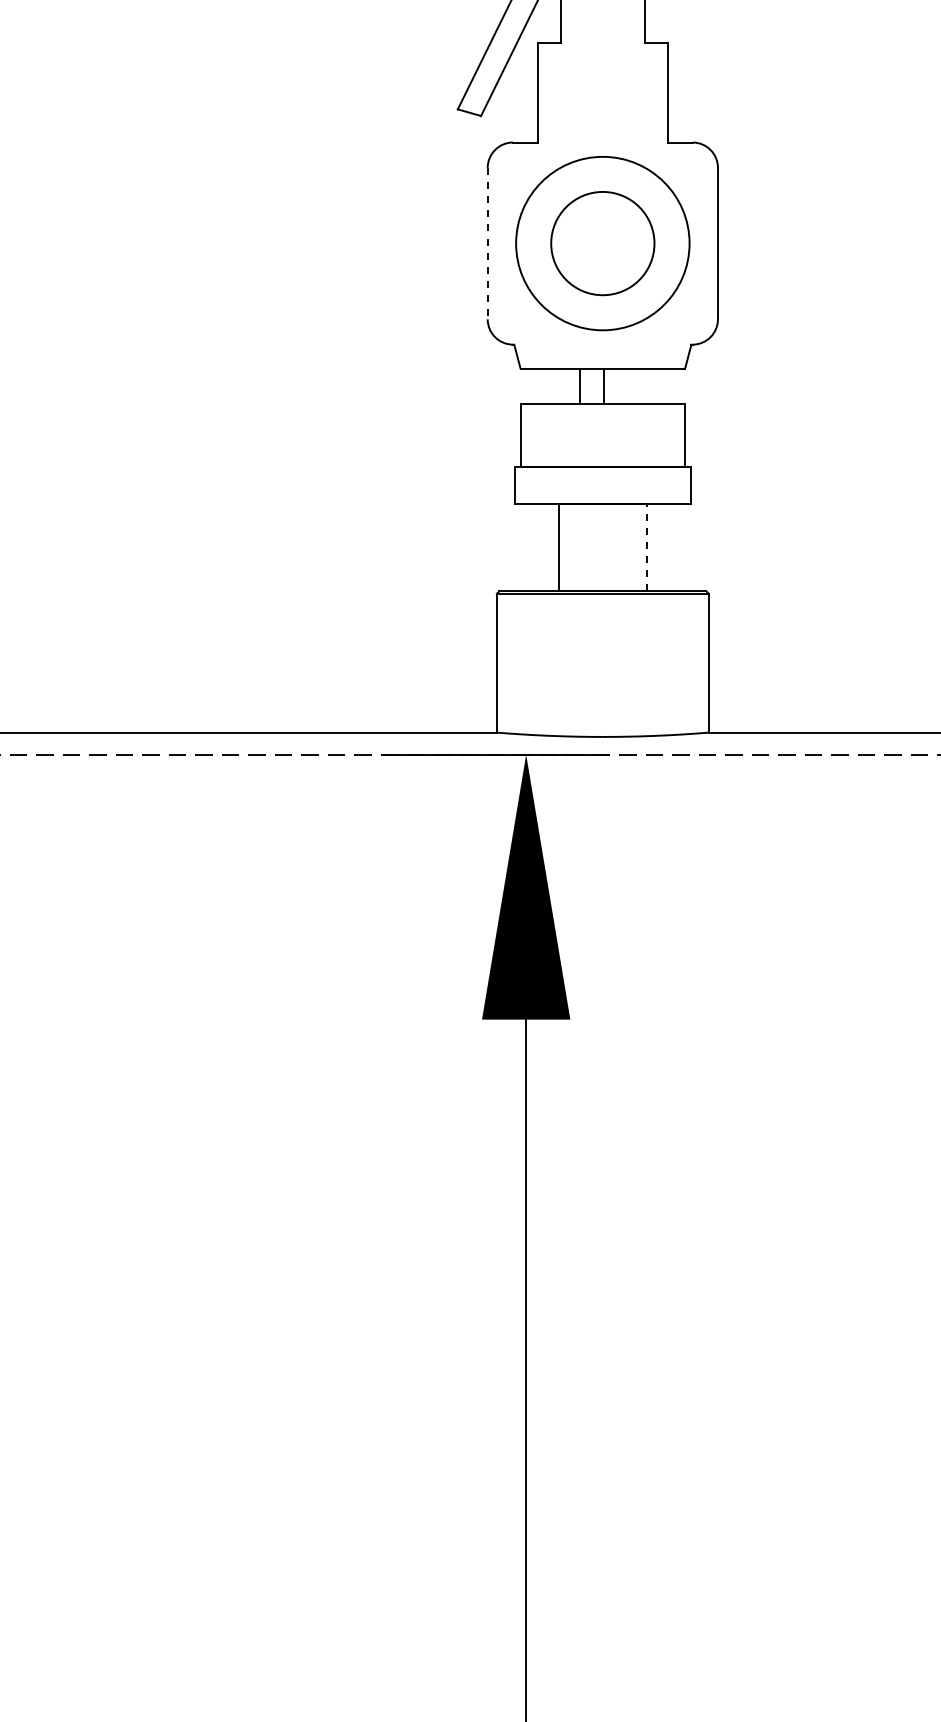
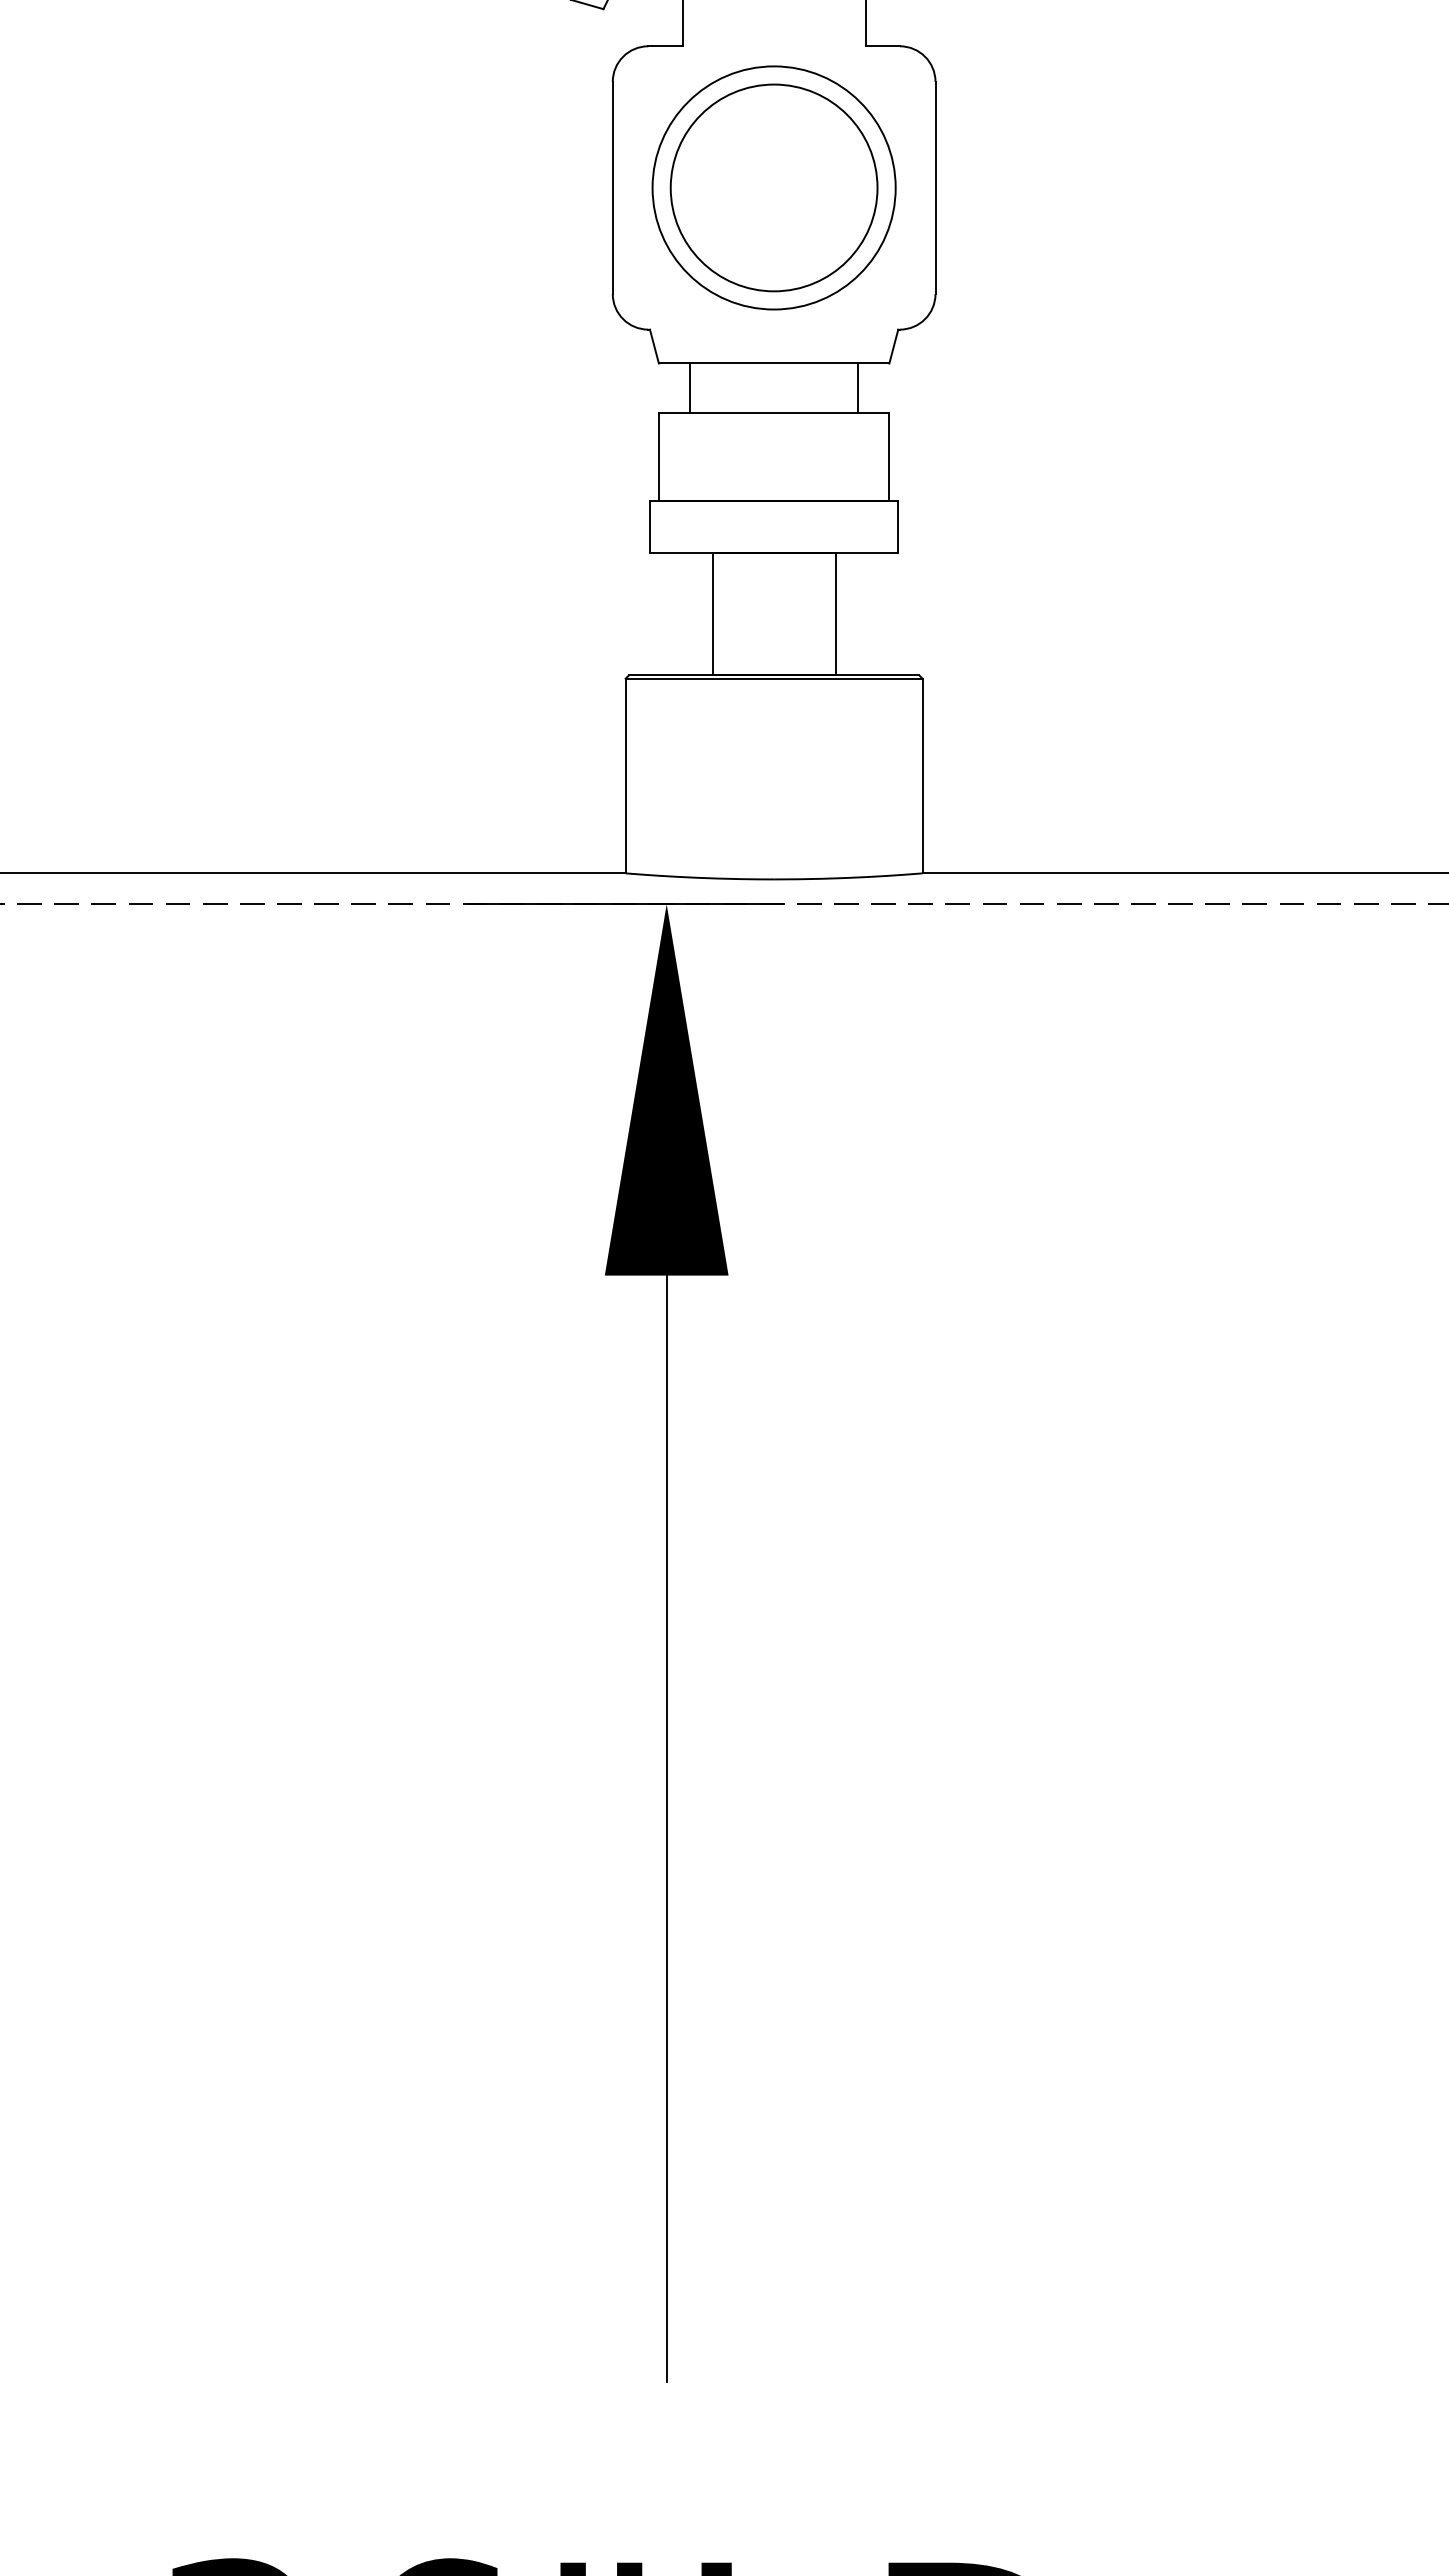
line: (487, 243) -> (612, 188), dashed -> solid
circle: (602, 243) -> (773, 187), size x1.43
line: (579, 386) -> (690, 388), moved
line: (603, 386) -> (857, 388), moved
line: (646, 547) -> (835, 613), dashed -> solid

